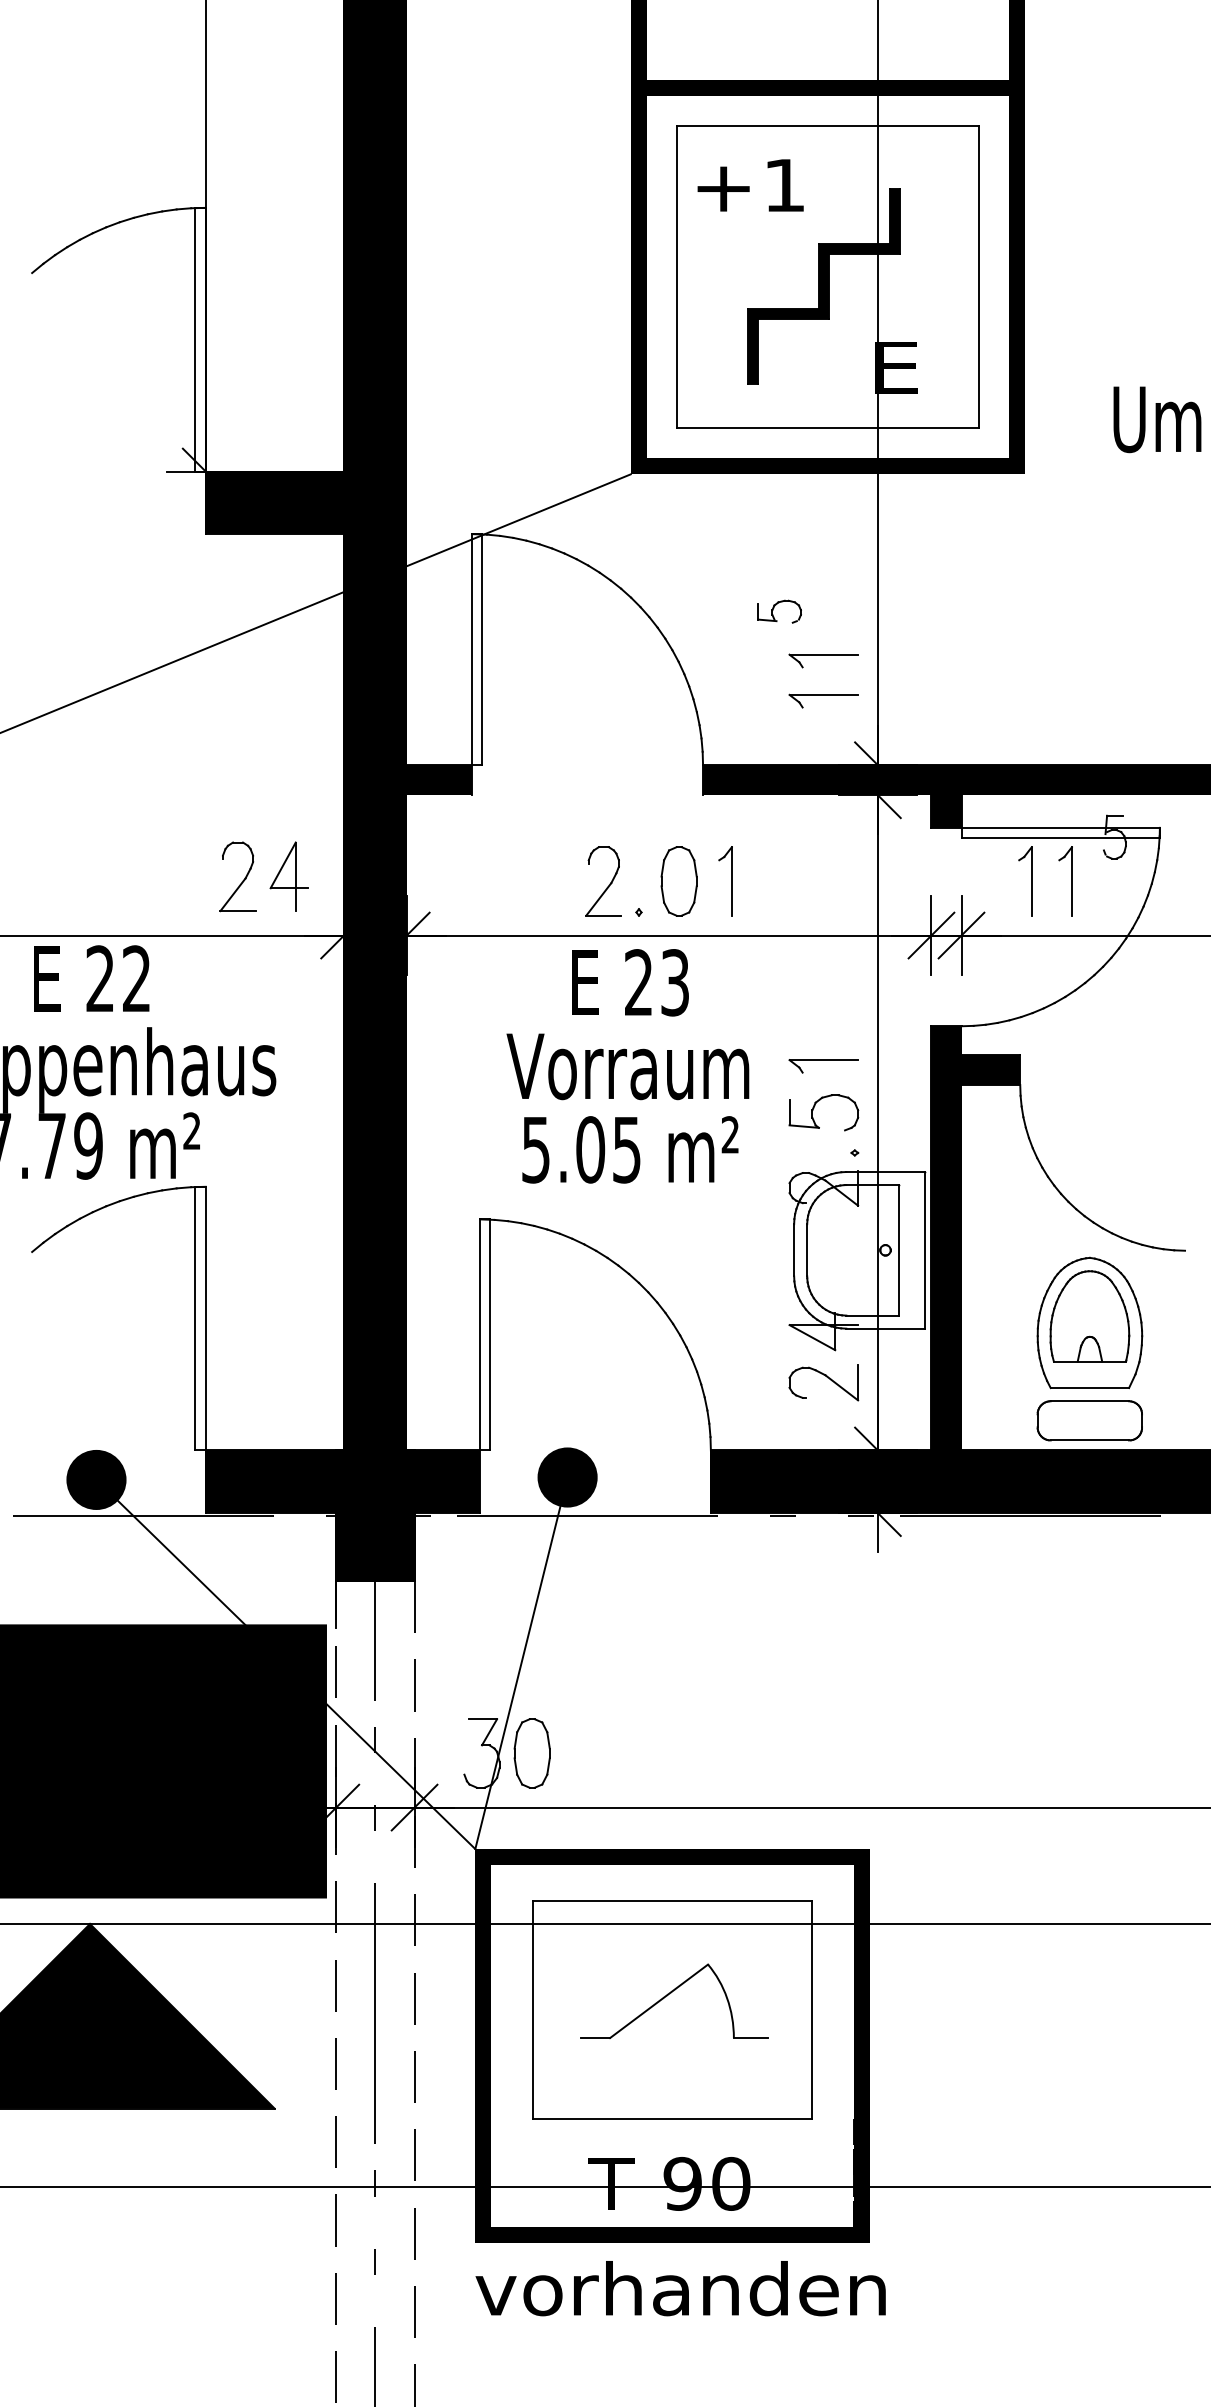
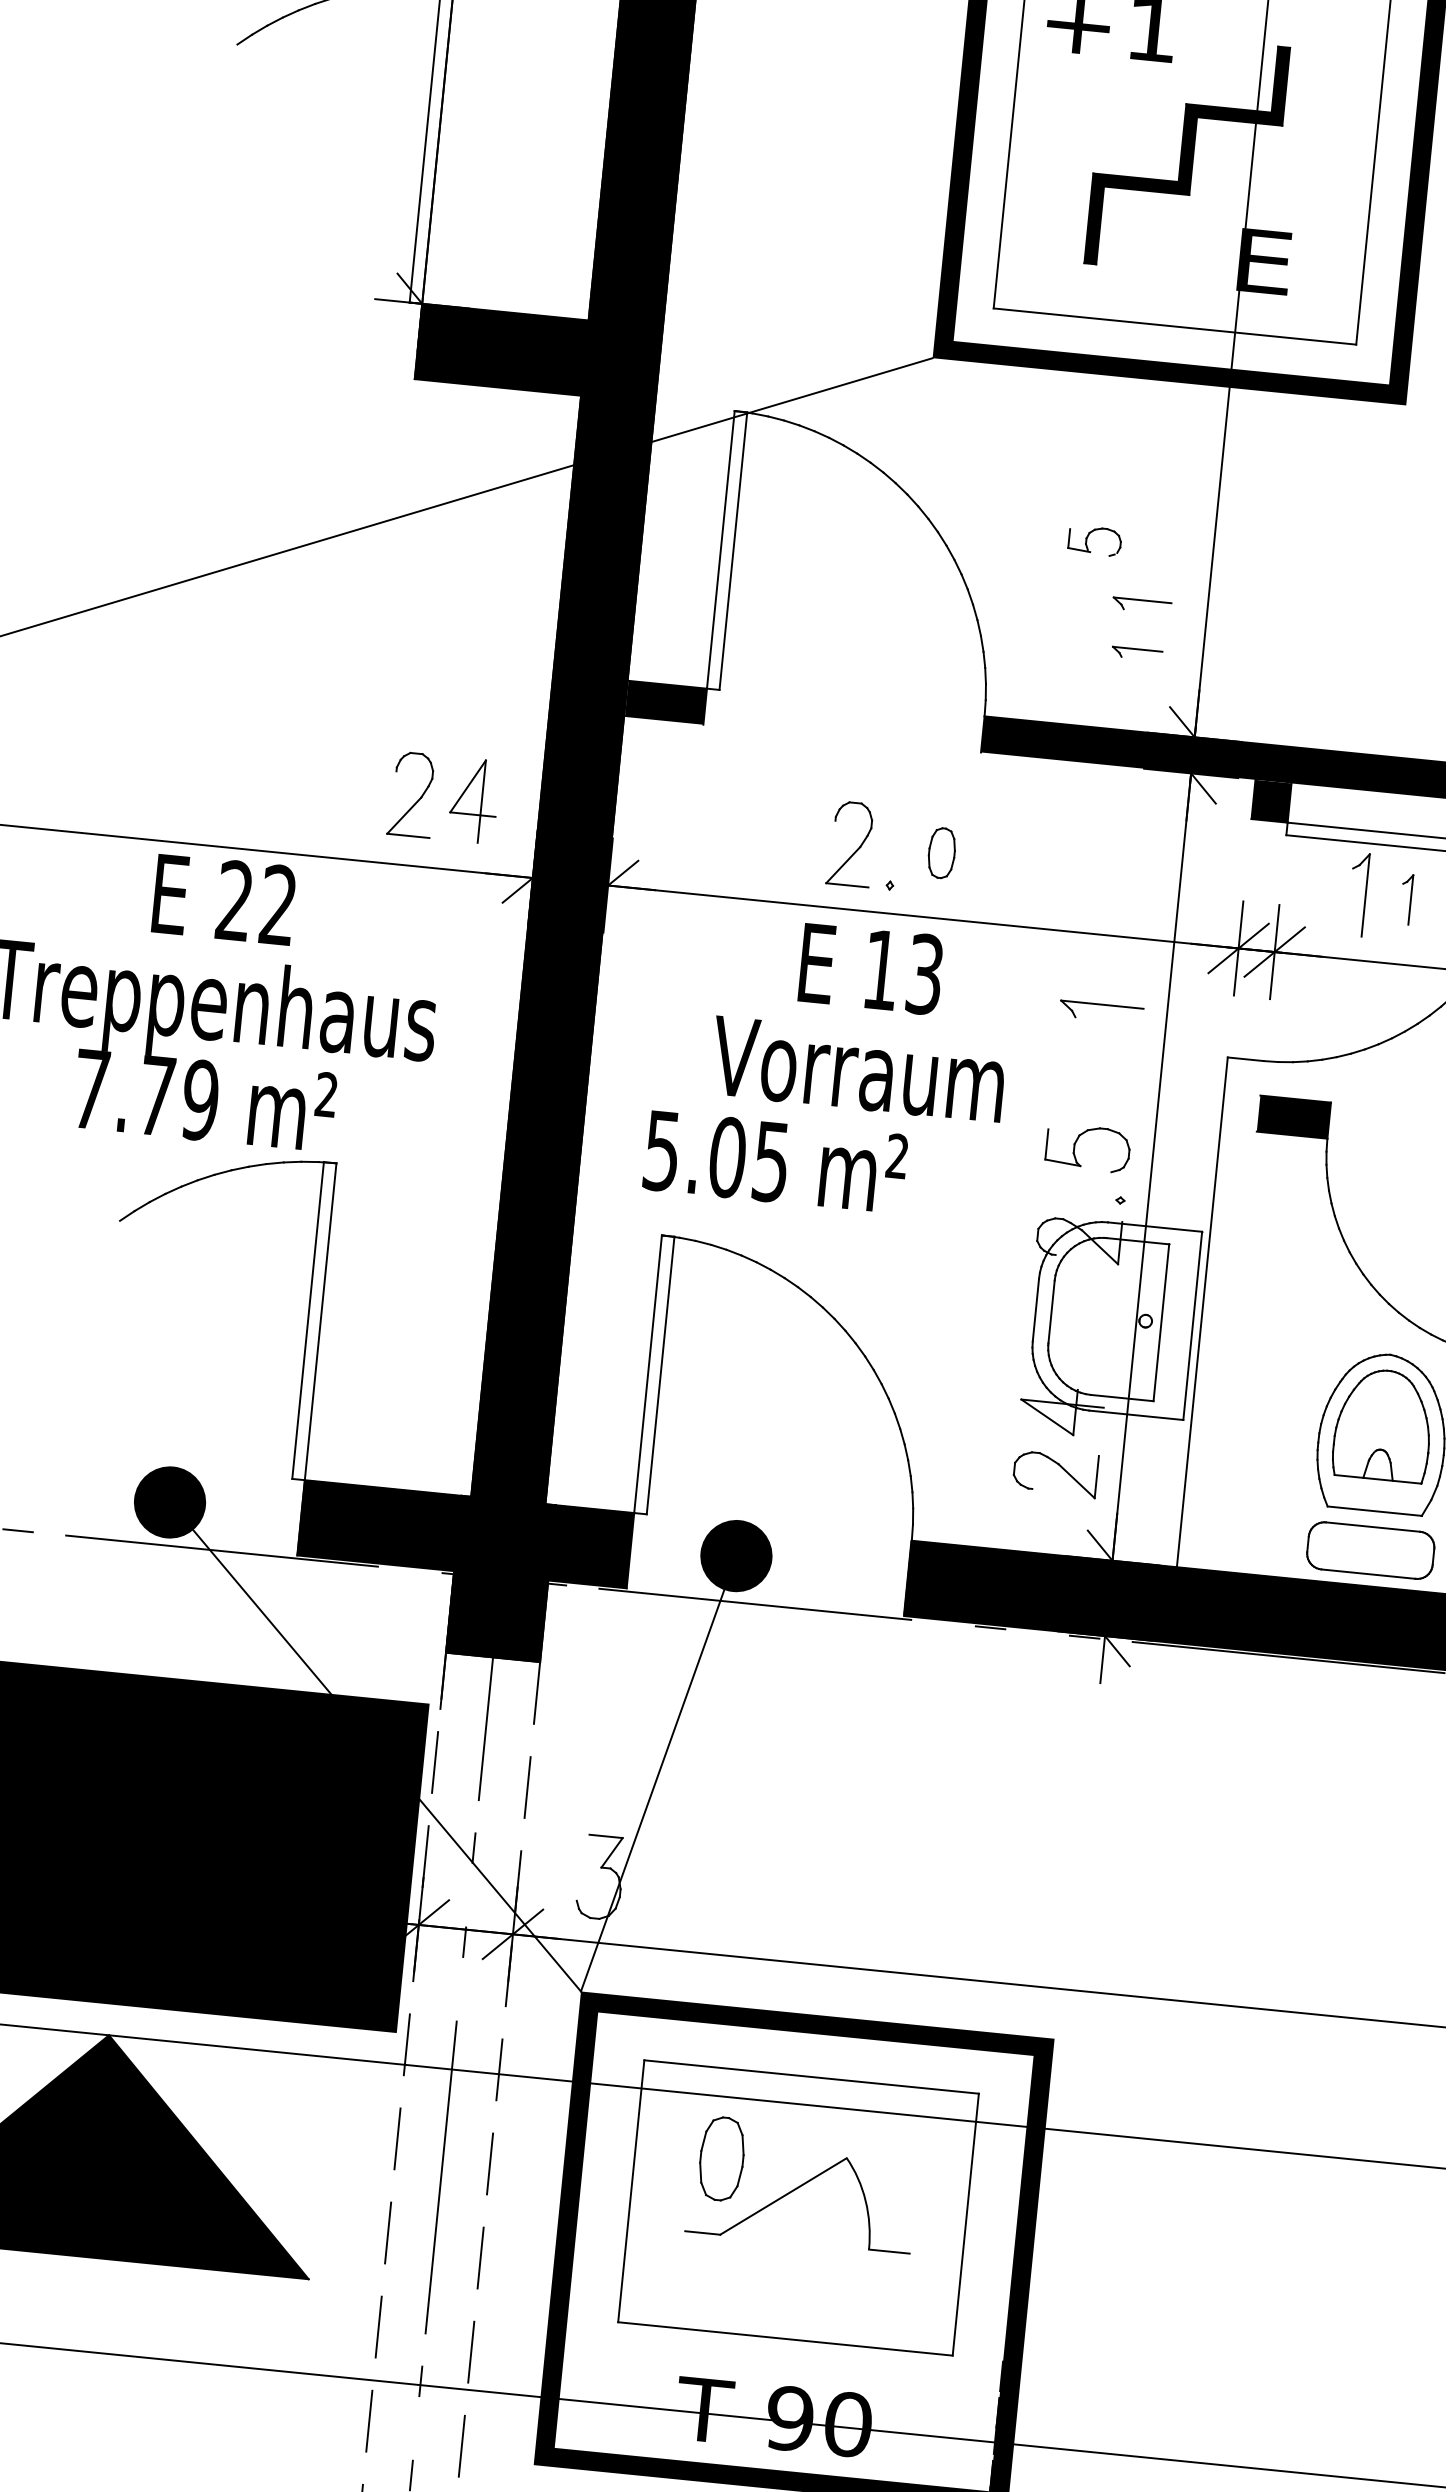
part: (823, 660) -> (1141, 605), size x0.7
part: (823, 700) -> (1137, 653), size x0.6
part: (678, 881) -> (941, 853), size x0.6
part: (725, 881) -> (997, 858), removed
part: (1065, 881) -> (1406, 899), size x0.6
text: (638, 982) -> (880, 969), 23 -> 13
part: (823, 1066) -> (1101, 1012), moved
text: (630, 1149) -> (775, 1161), moved
fill: (946, 1238) -> (1220, 1314), removed
part: (531, 1753) -> (721, 2158), moved

